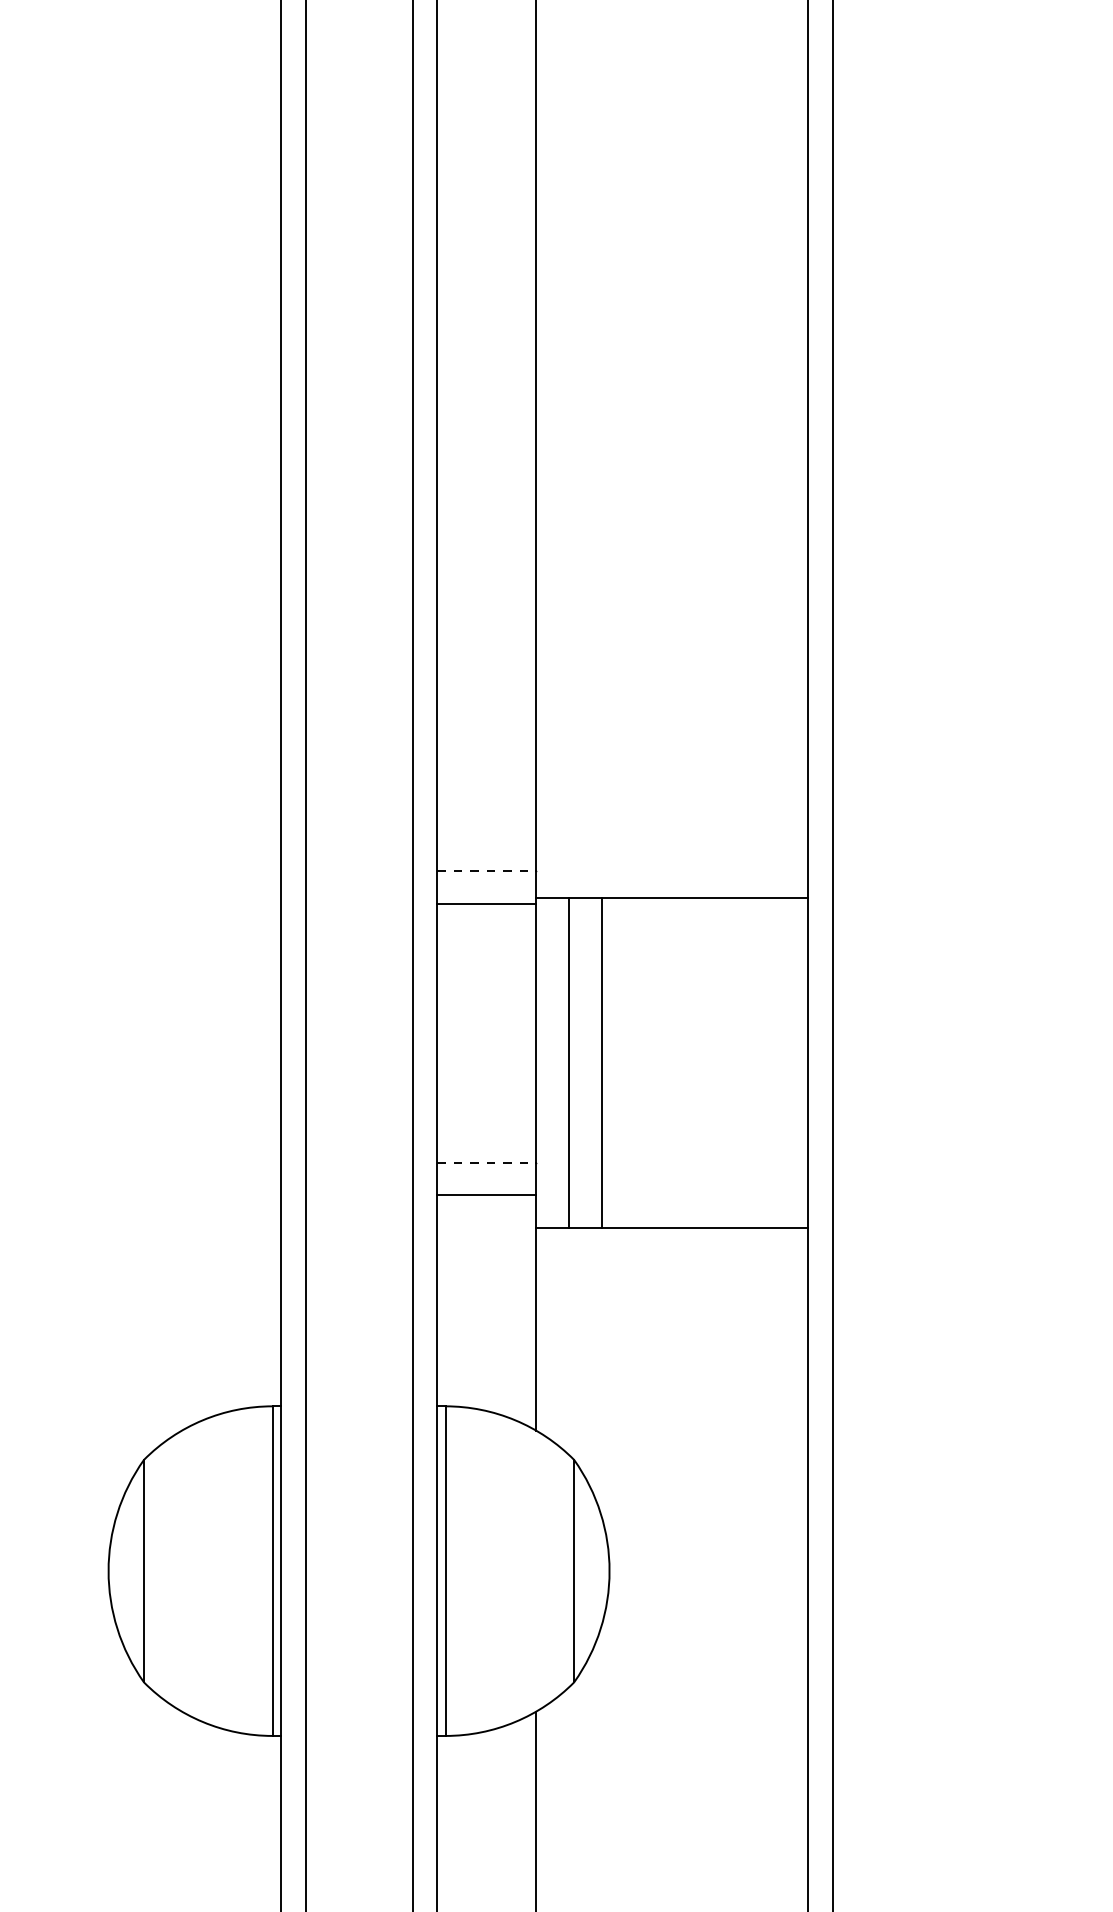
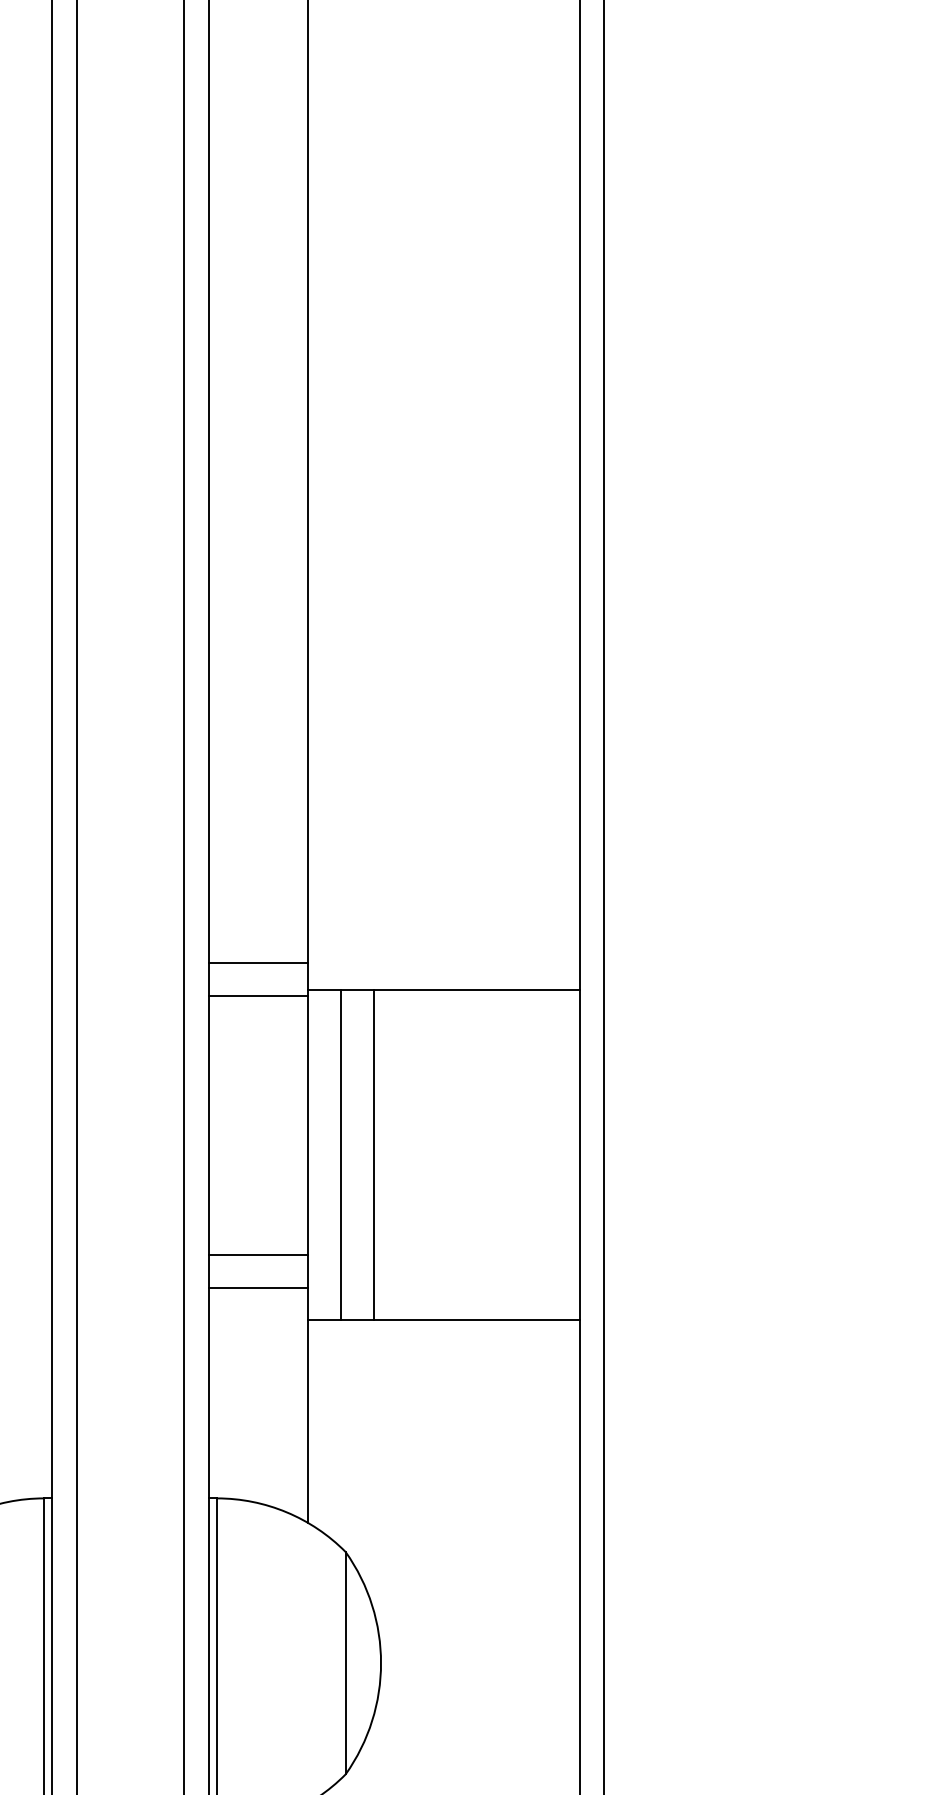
line: (487, 871) -> (258, 963), dashed -> solid
line: (487, 1163) -> (258, 1255), dashed -> solid

